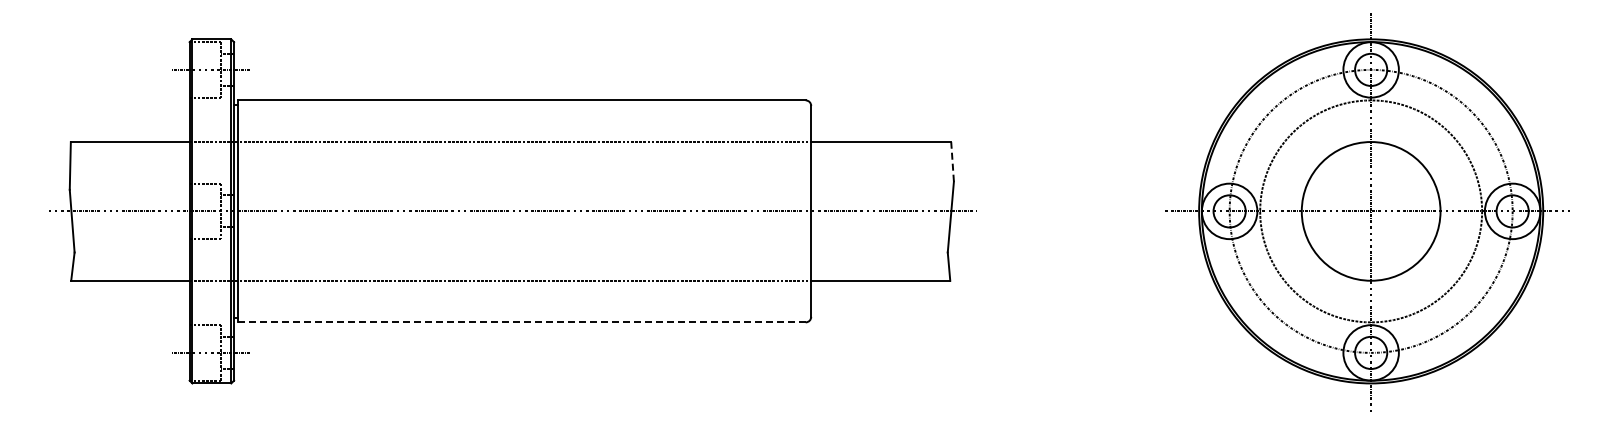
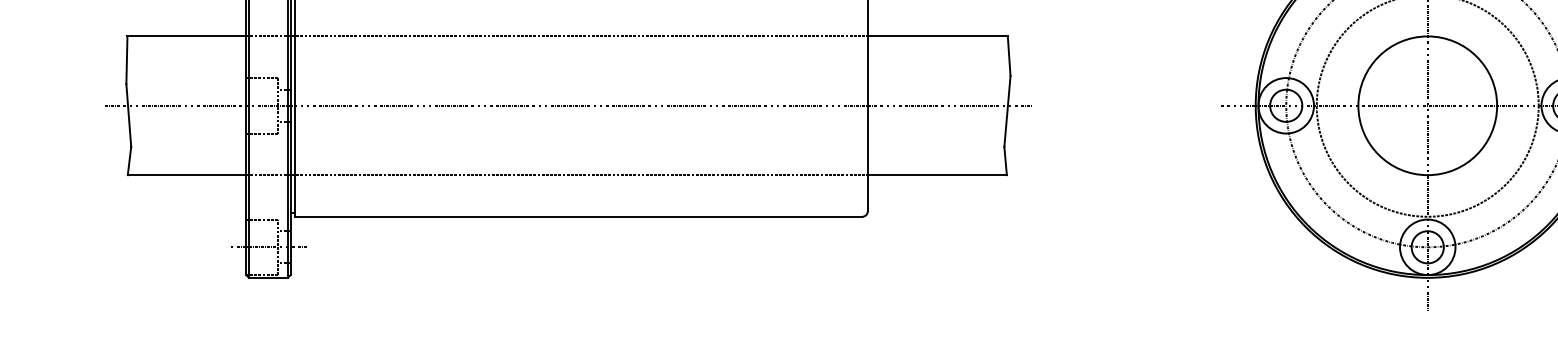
line: (952, 161) -> (1009, 55), dashed -> solid
line: (521, 322) -> (578, 216), dashed -> solid

